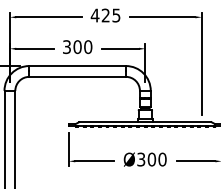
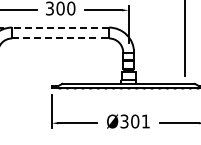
line: (77, 66) -> (60, 28), solid -> dashed
line: (78, 76) -> (61, 38), solid -> dashed
text: (162, 159) -> (145, 121), Ø300 -> Ø301

